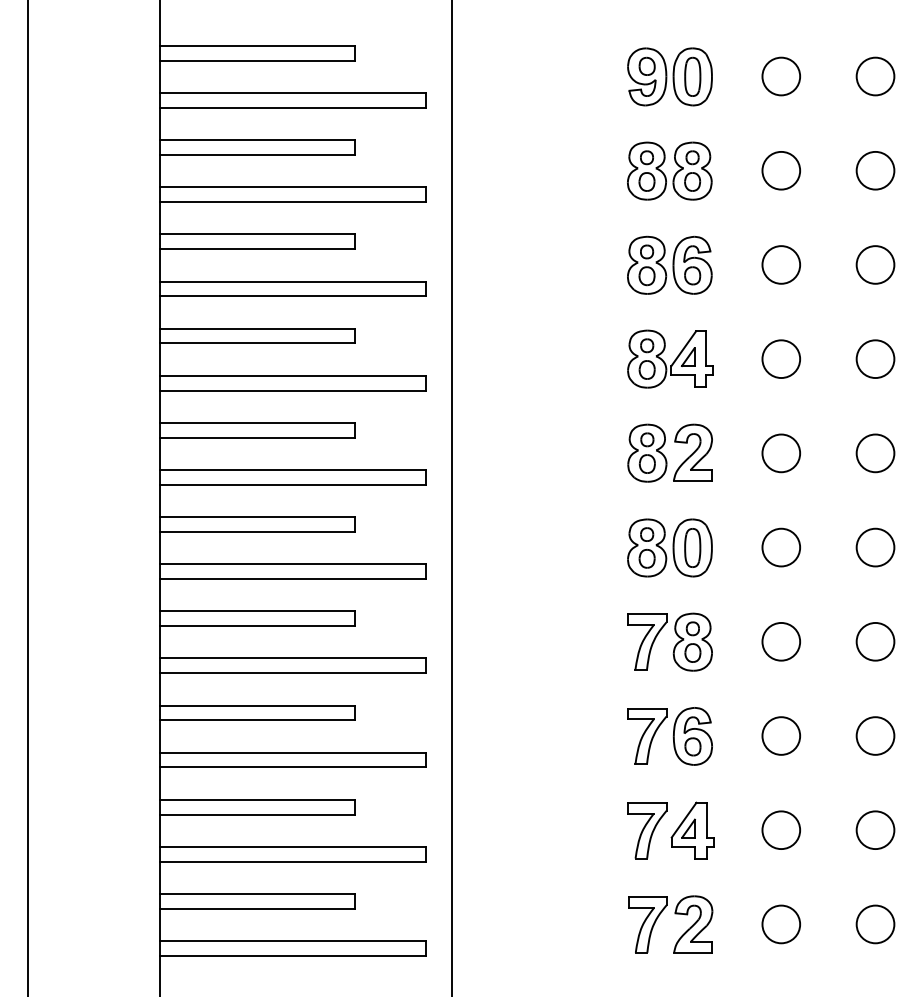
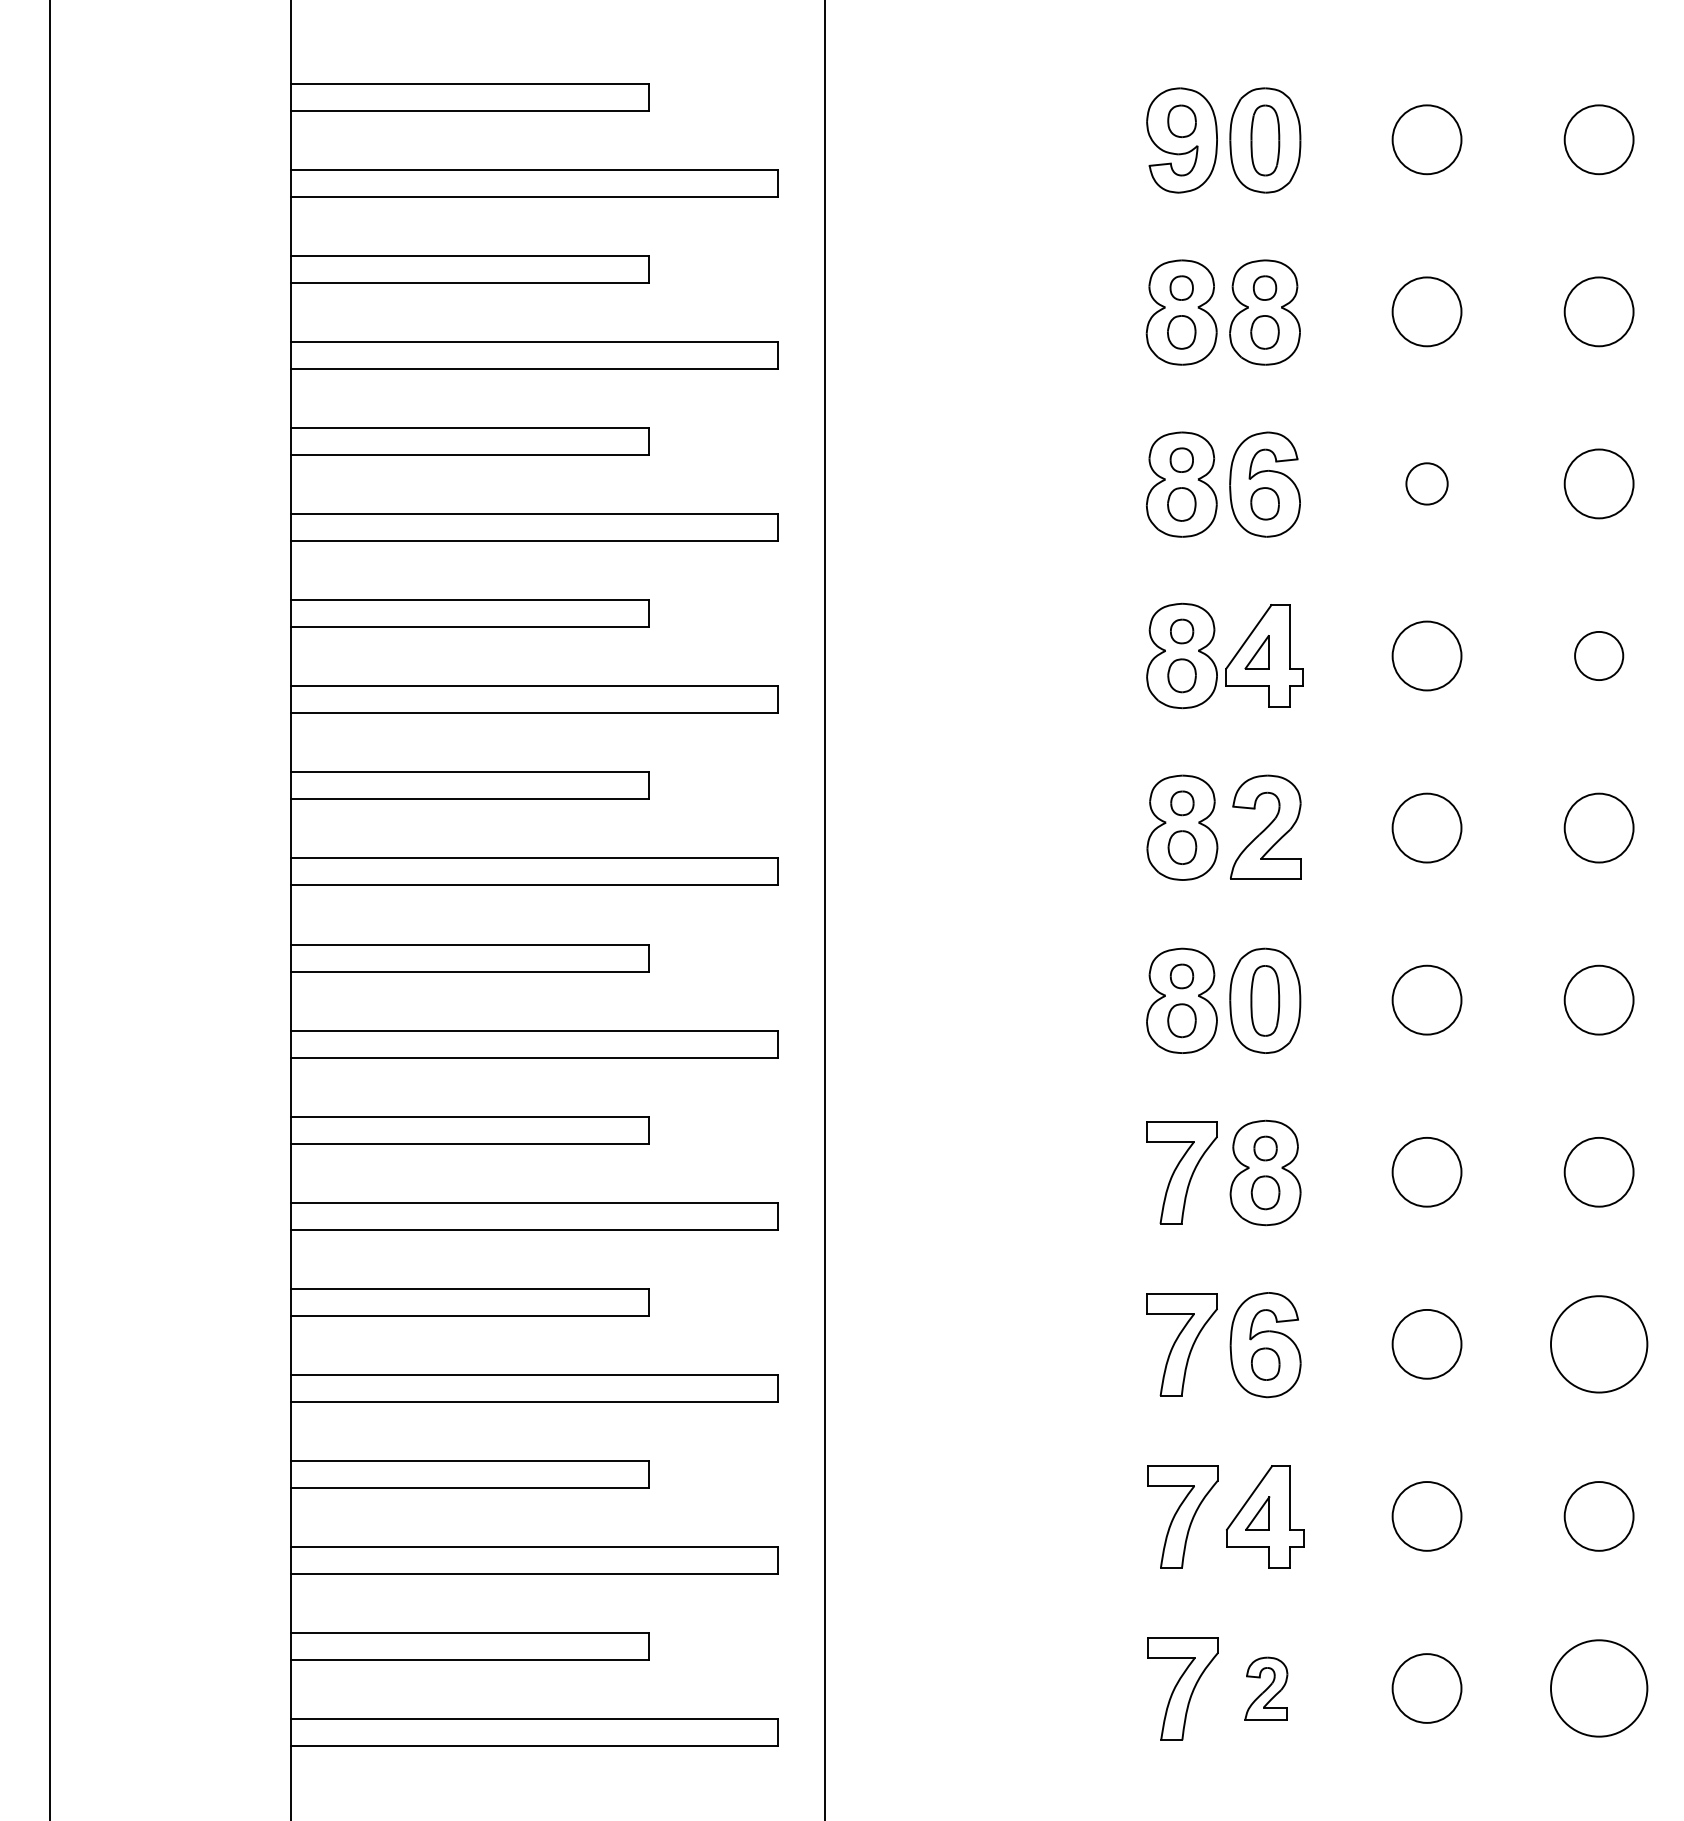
circle: (781, 264) -> (1427, 483), size x0.6
circle: (875, 359) -> (1599, 656), size x0.7
circle: (875, 735) -> (1599, 1343), size x1.4
part: (693, 924) -> (1266, 1688), size x0.6
circle: (875, 924) -> (1599, 1688), size x1.4

